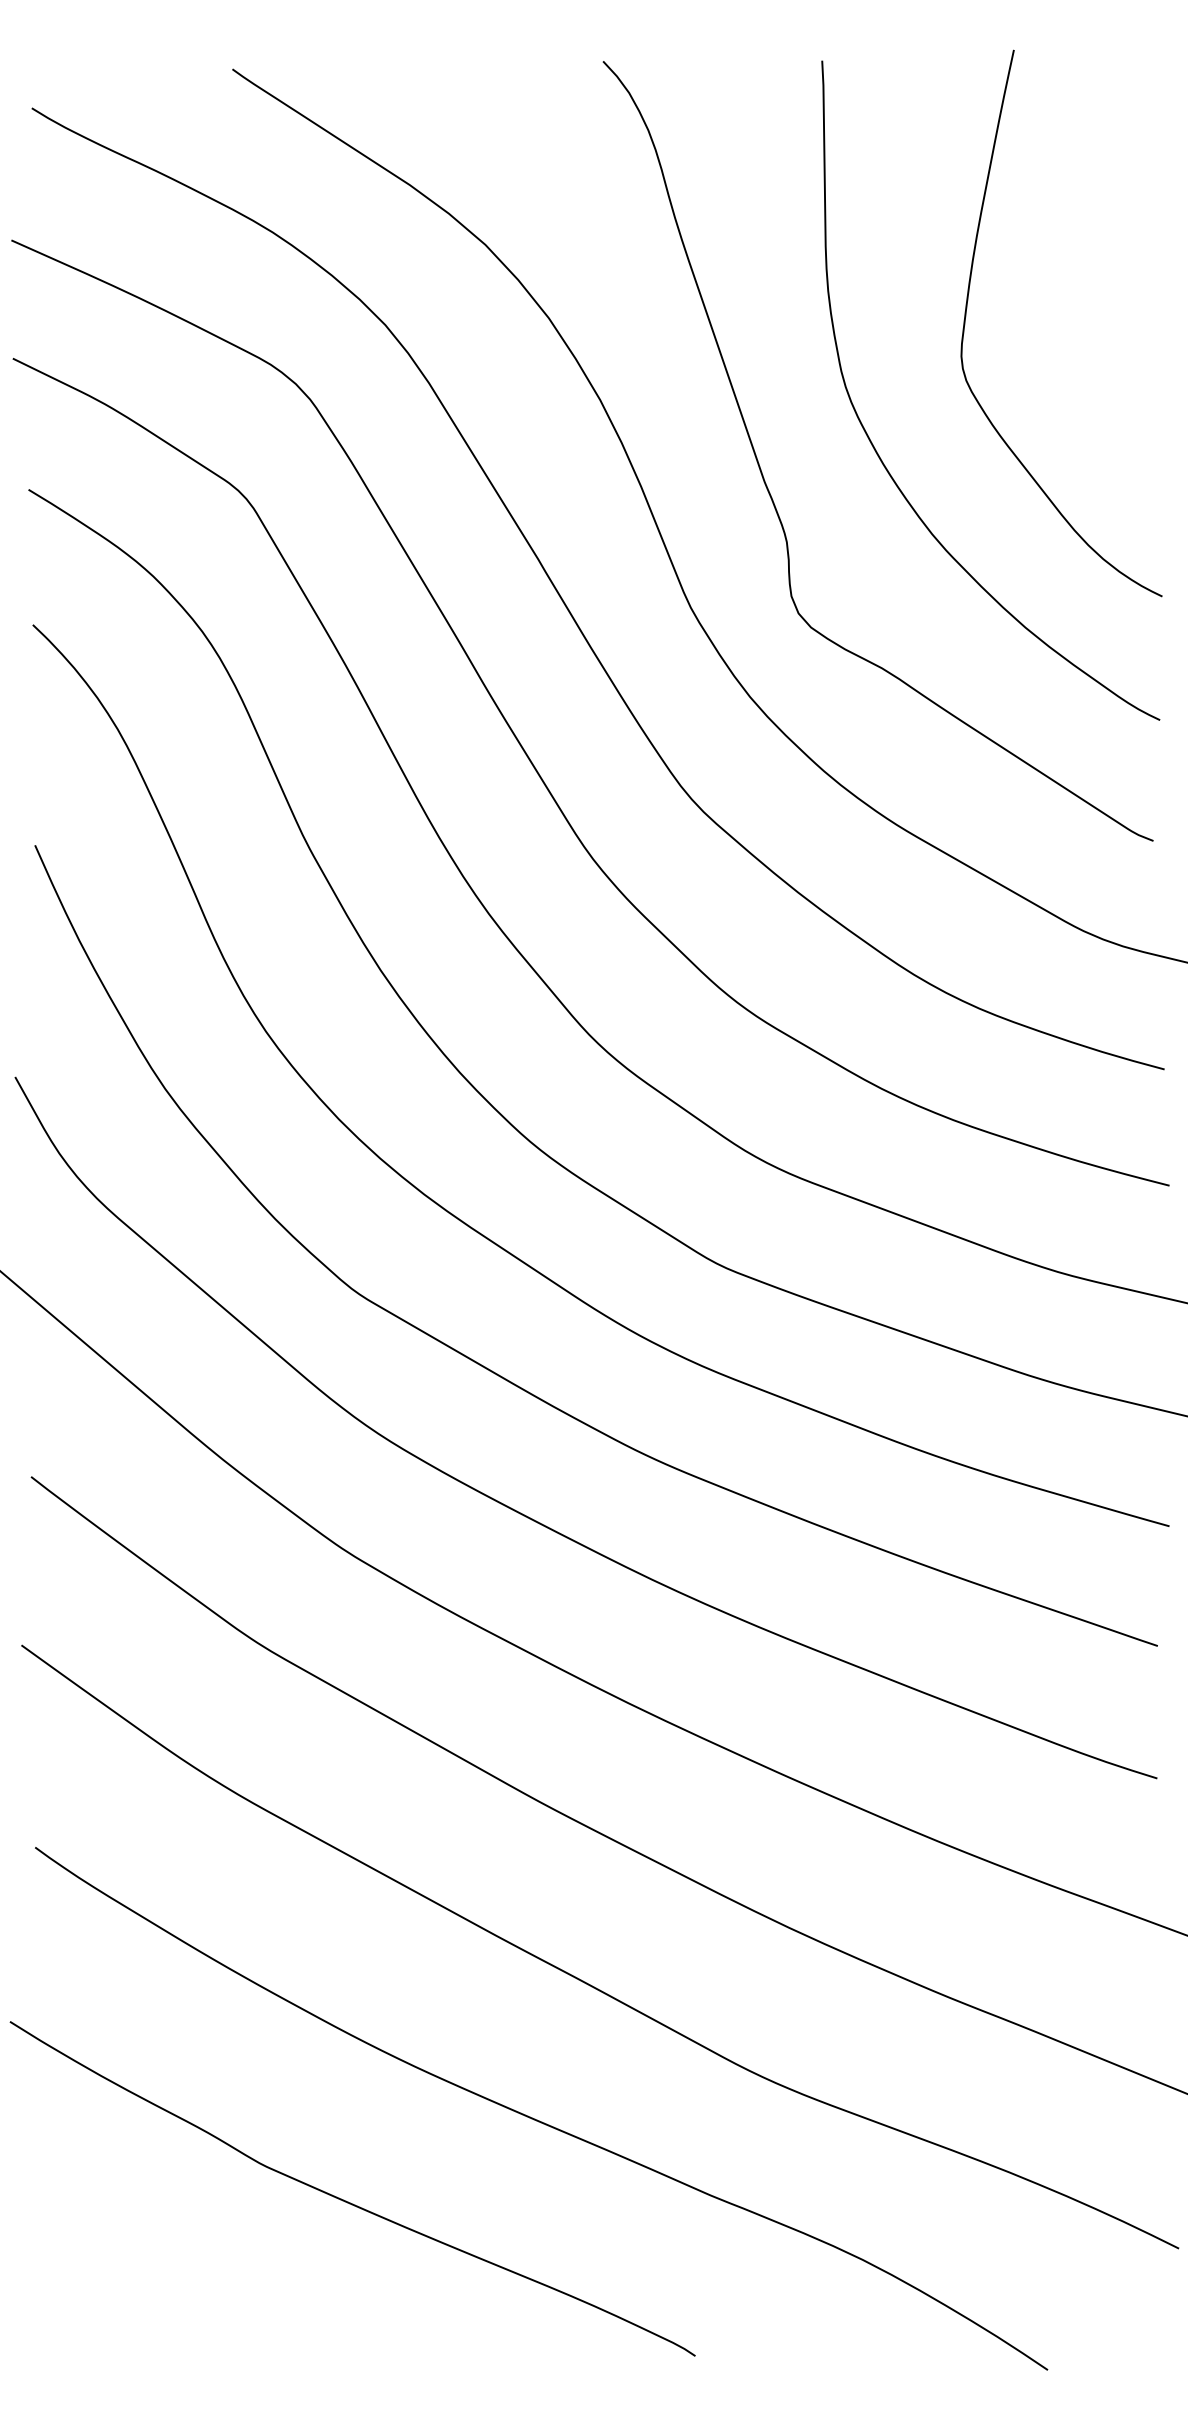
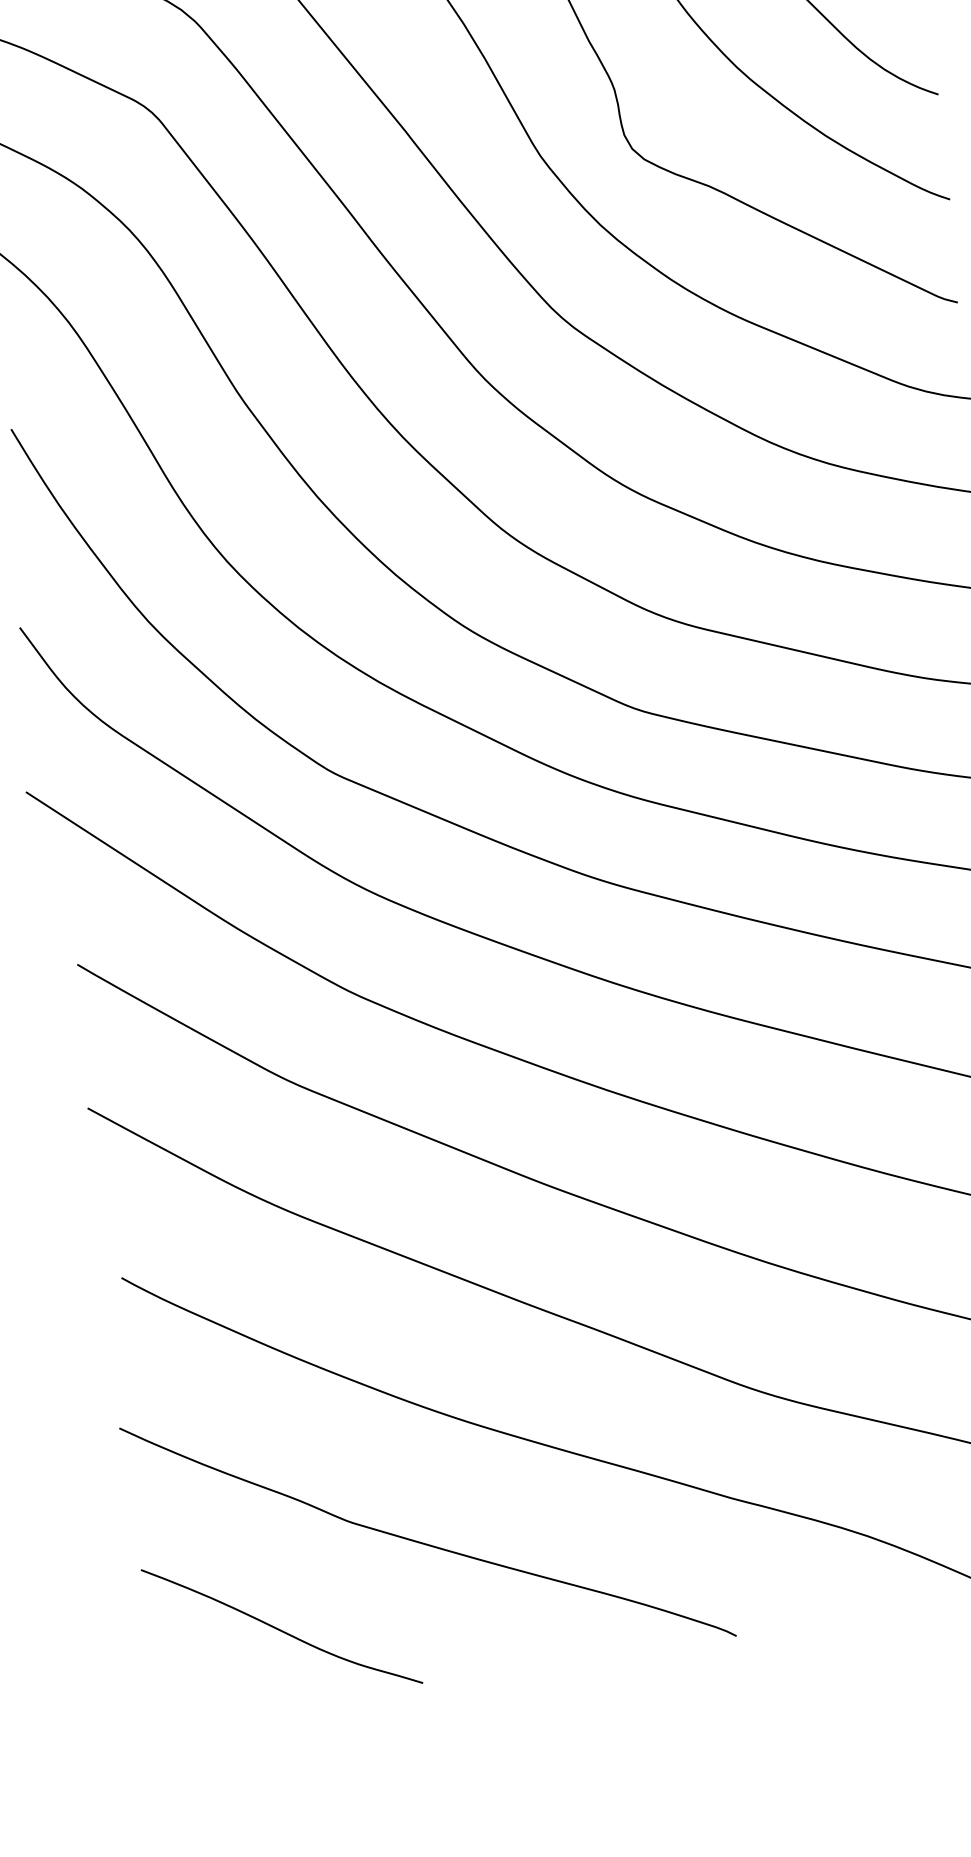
curve: (165, 2278) -> (279, 1628), added

